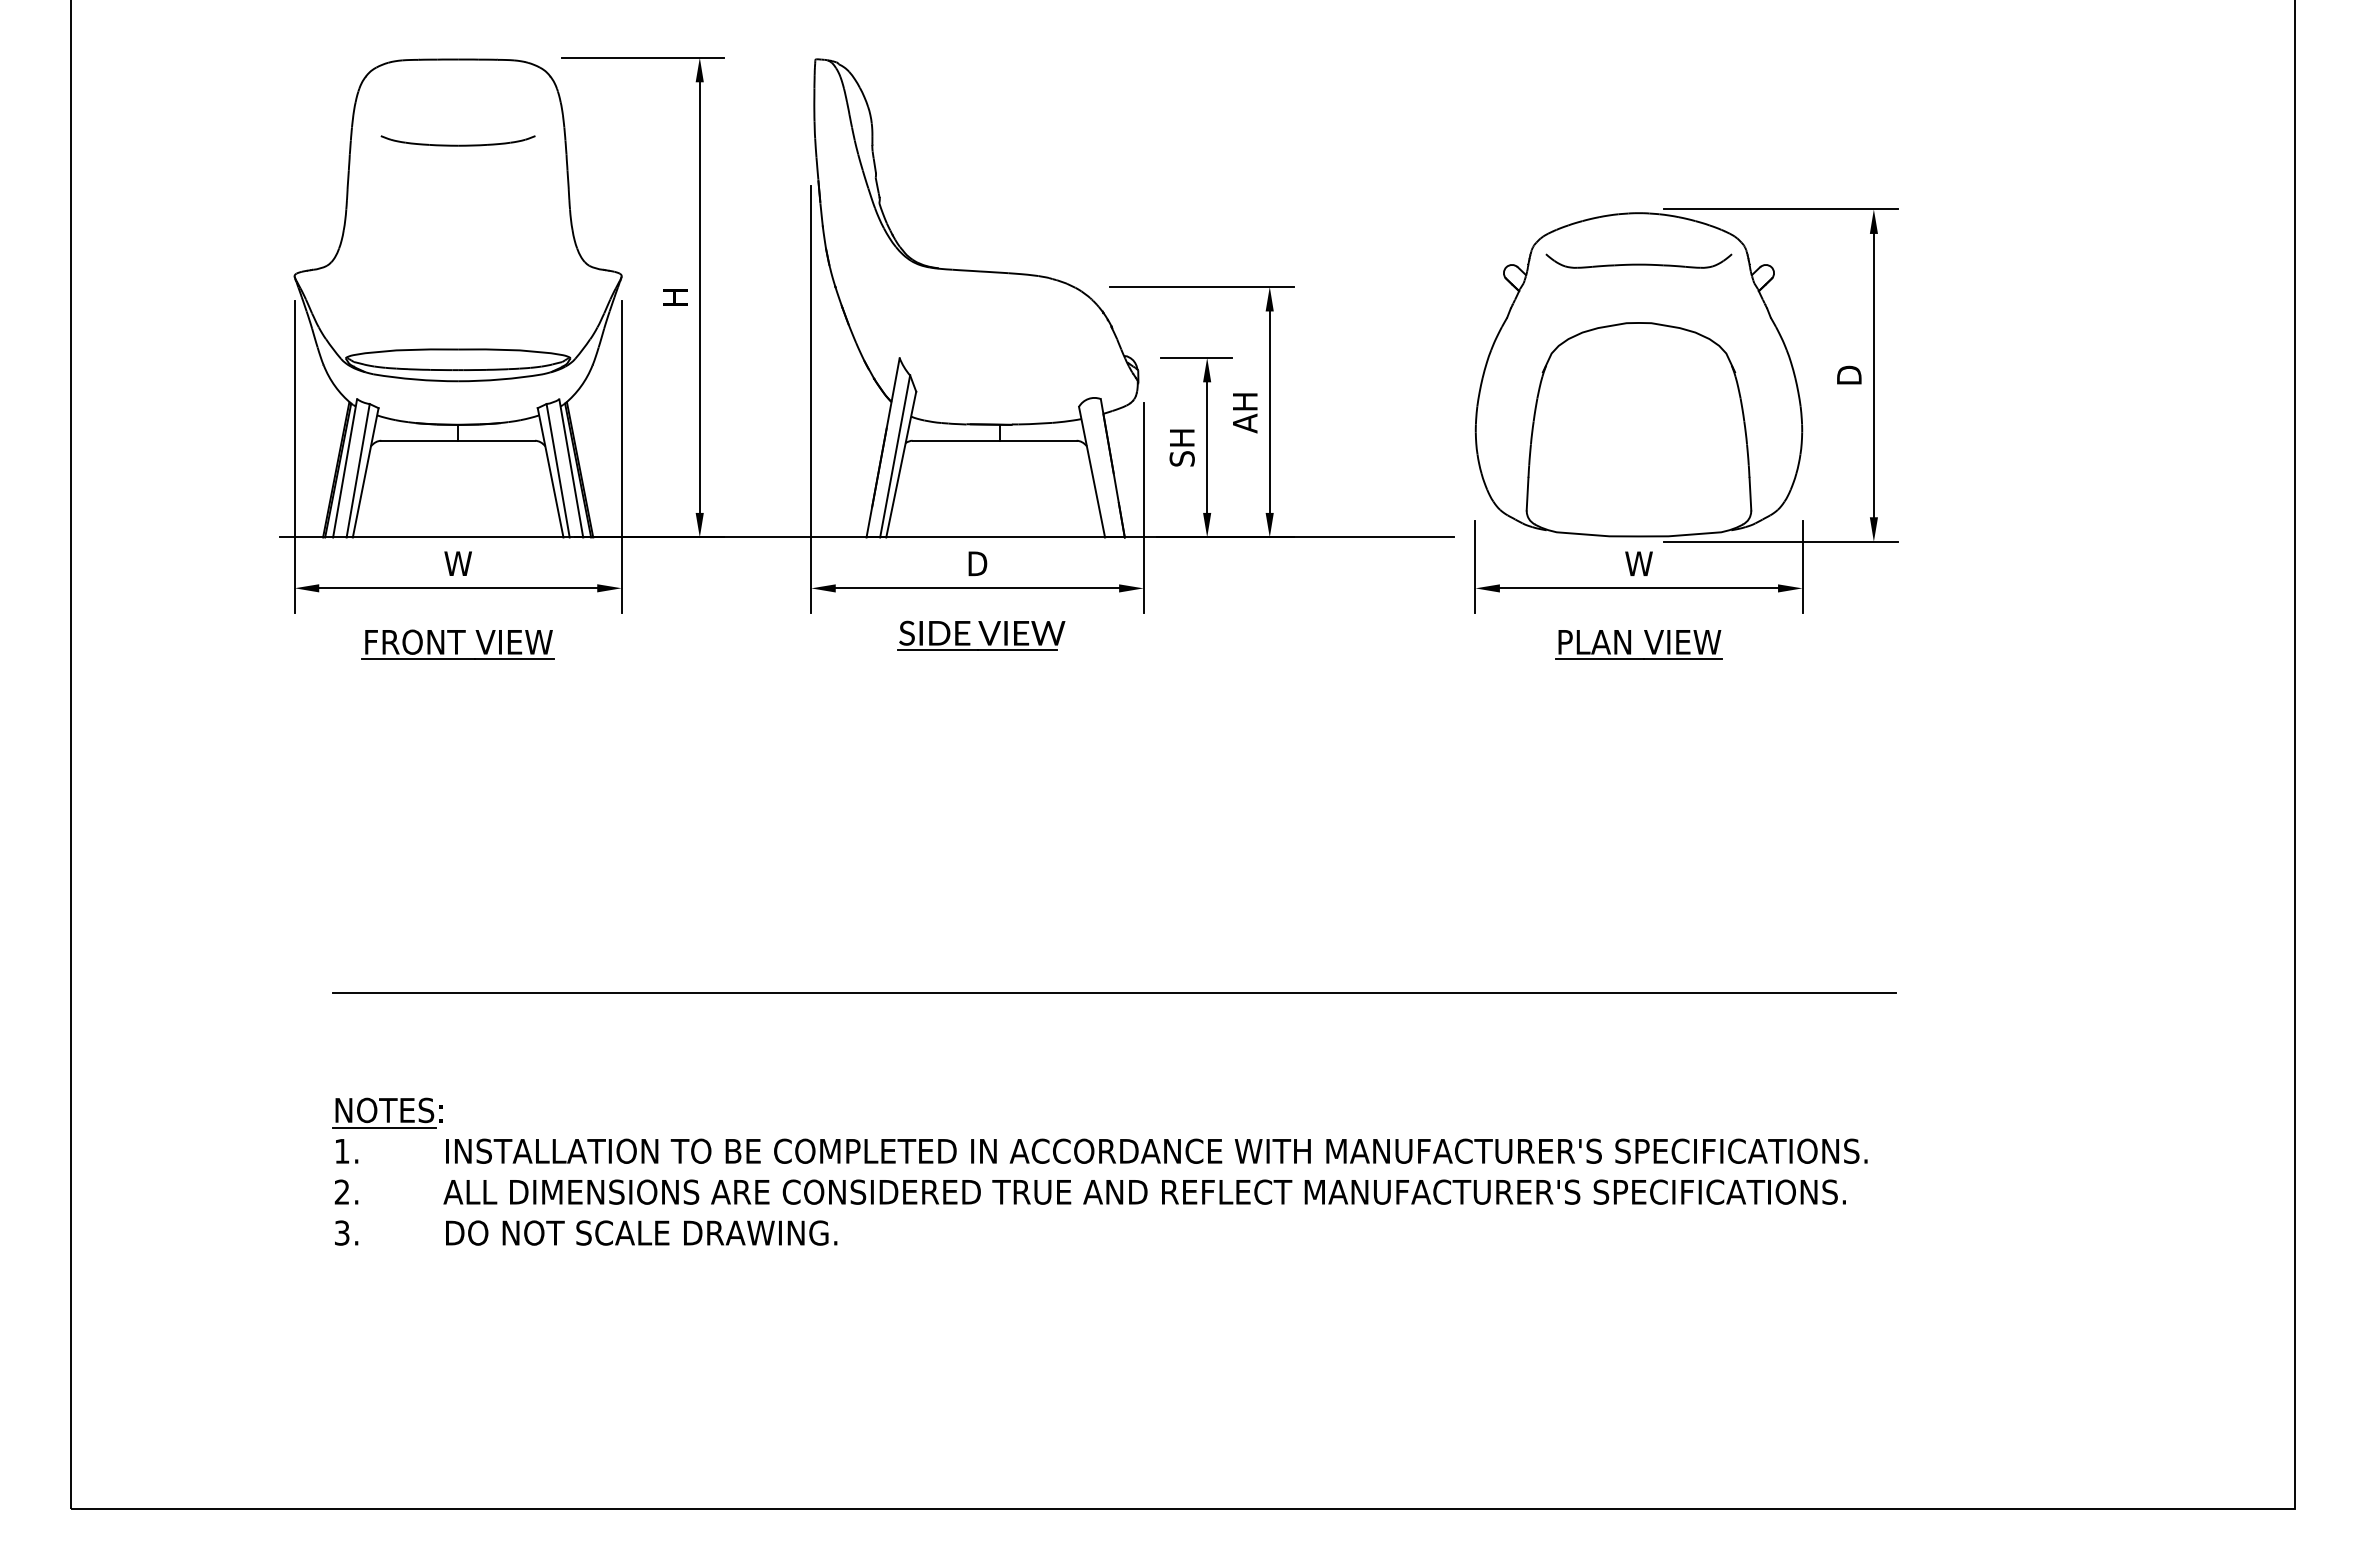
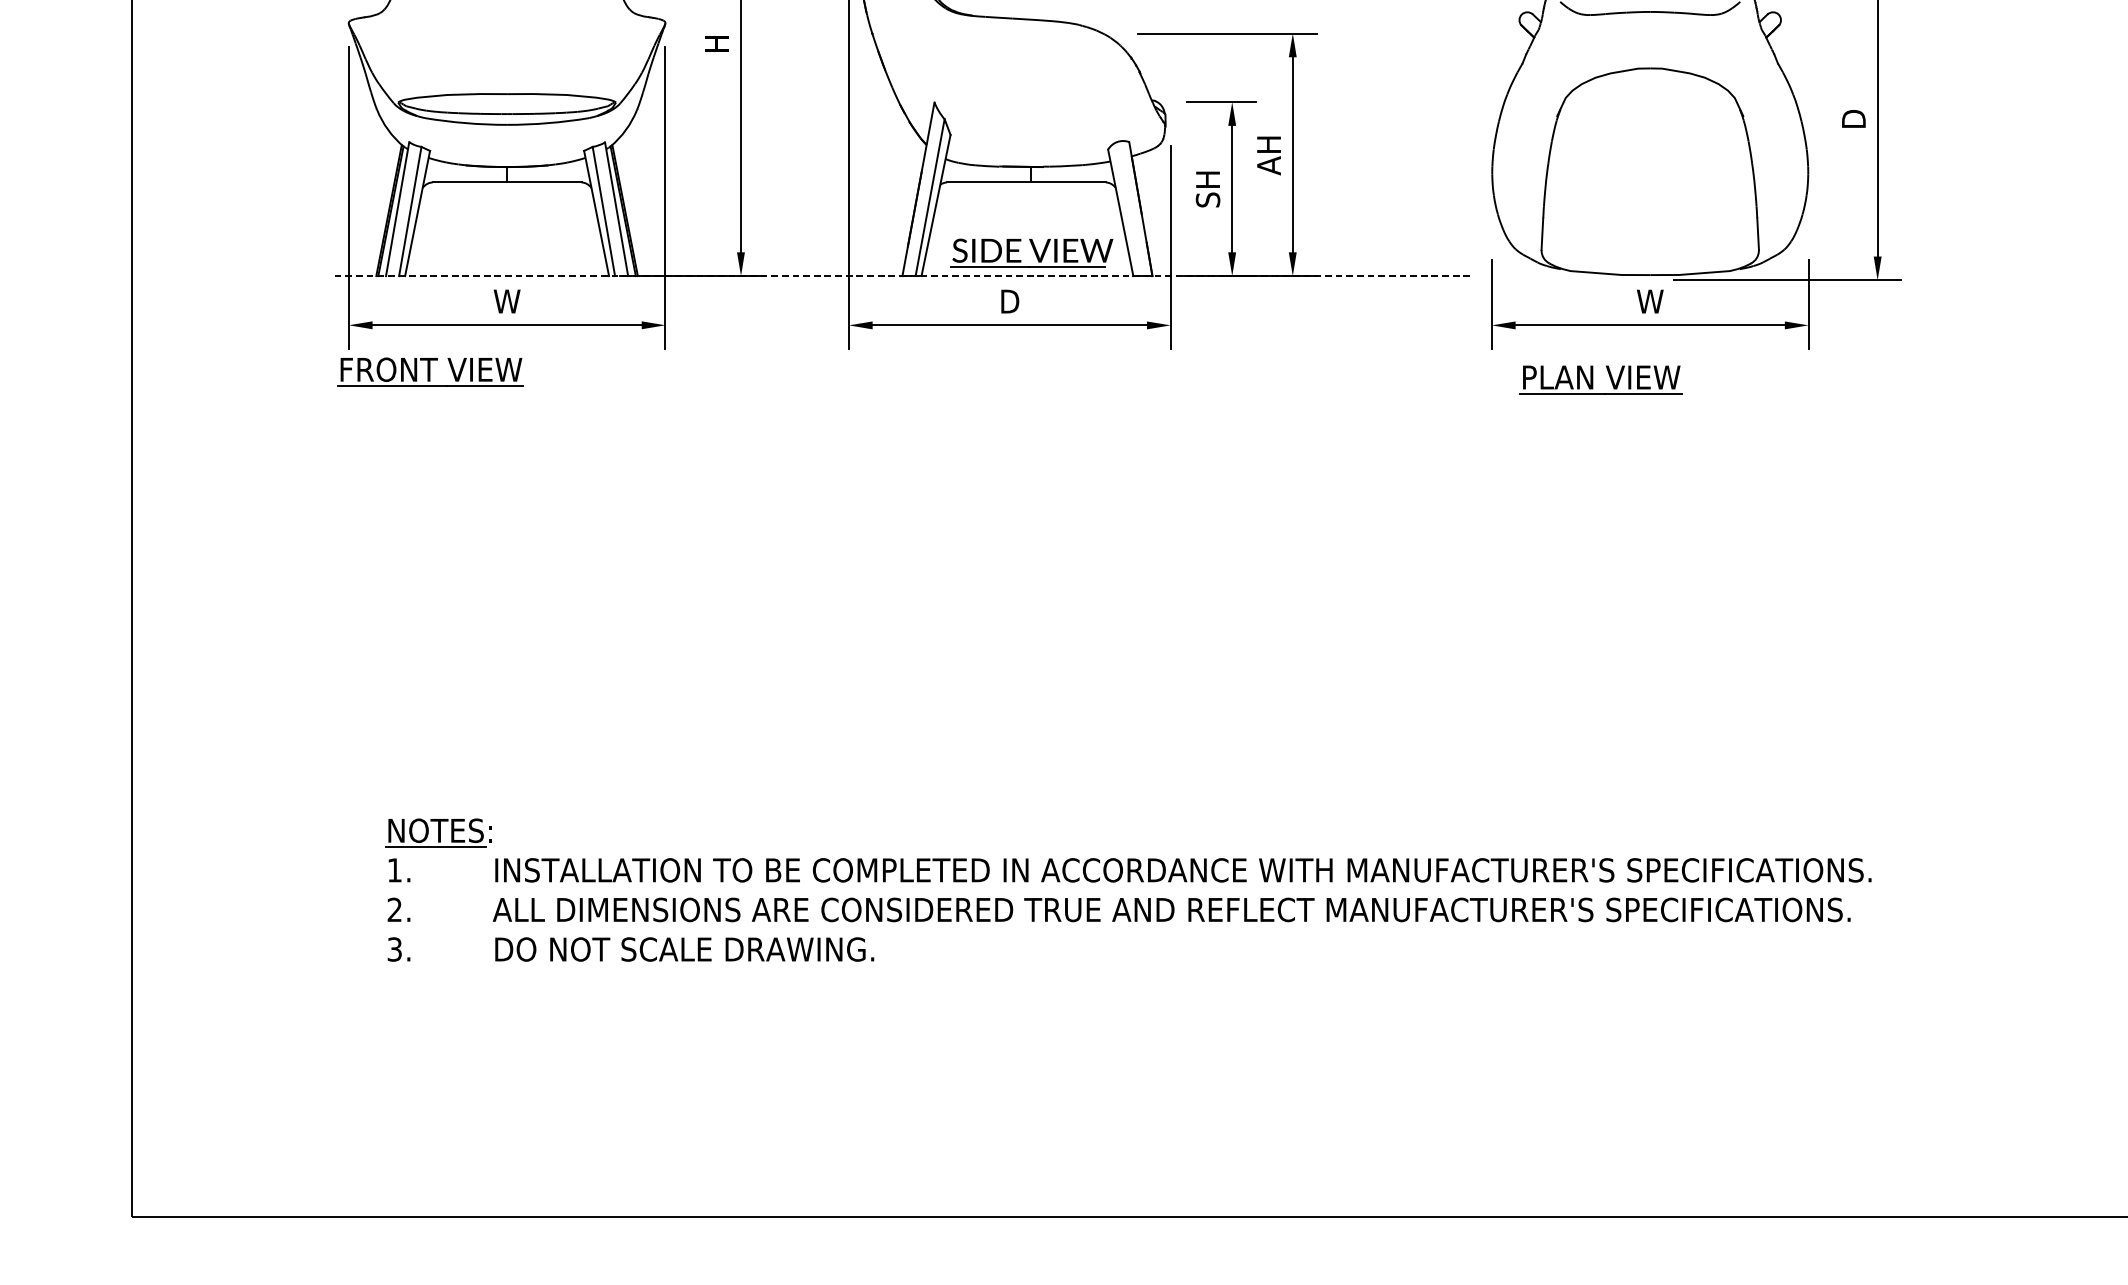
line: (866, 537) -> (902, 276), solid -> dashed
part: (981, 635) -> (1032, 252), moved
part: (457, 644) -> (429, 371), moved
part: (1631, 644) -> (1593, 379), moved
line: (1113, 993) -> (1141, 717), removed

